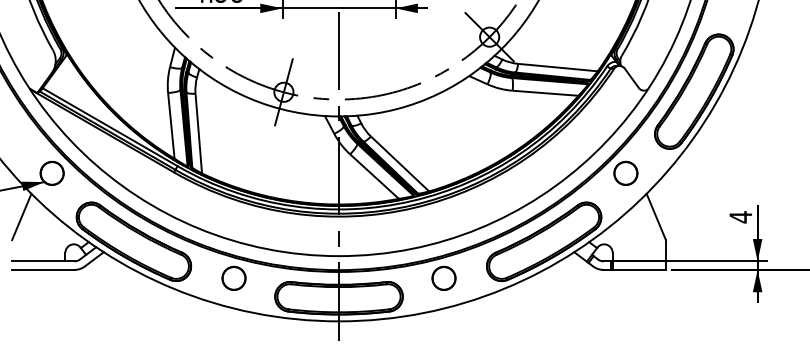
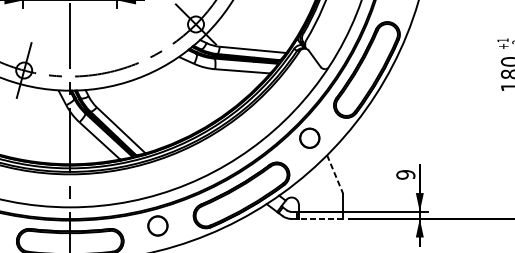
line: (656, 217) -> (335, 175), solid -> dashed
text: (740, 217) -> (405, 175), 4 -> 9
line: (639, 269) -> (321, 218), solid -> dashed

